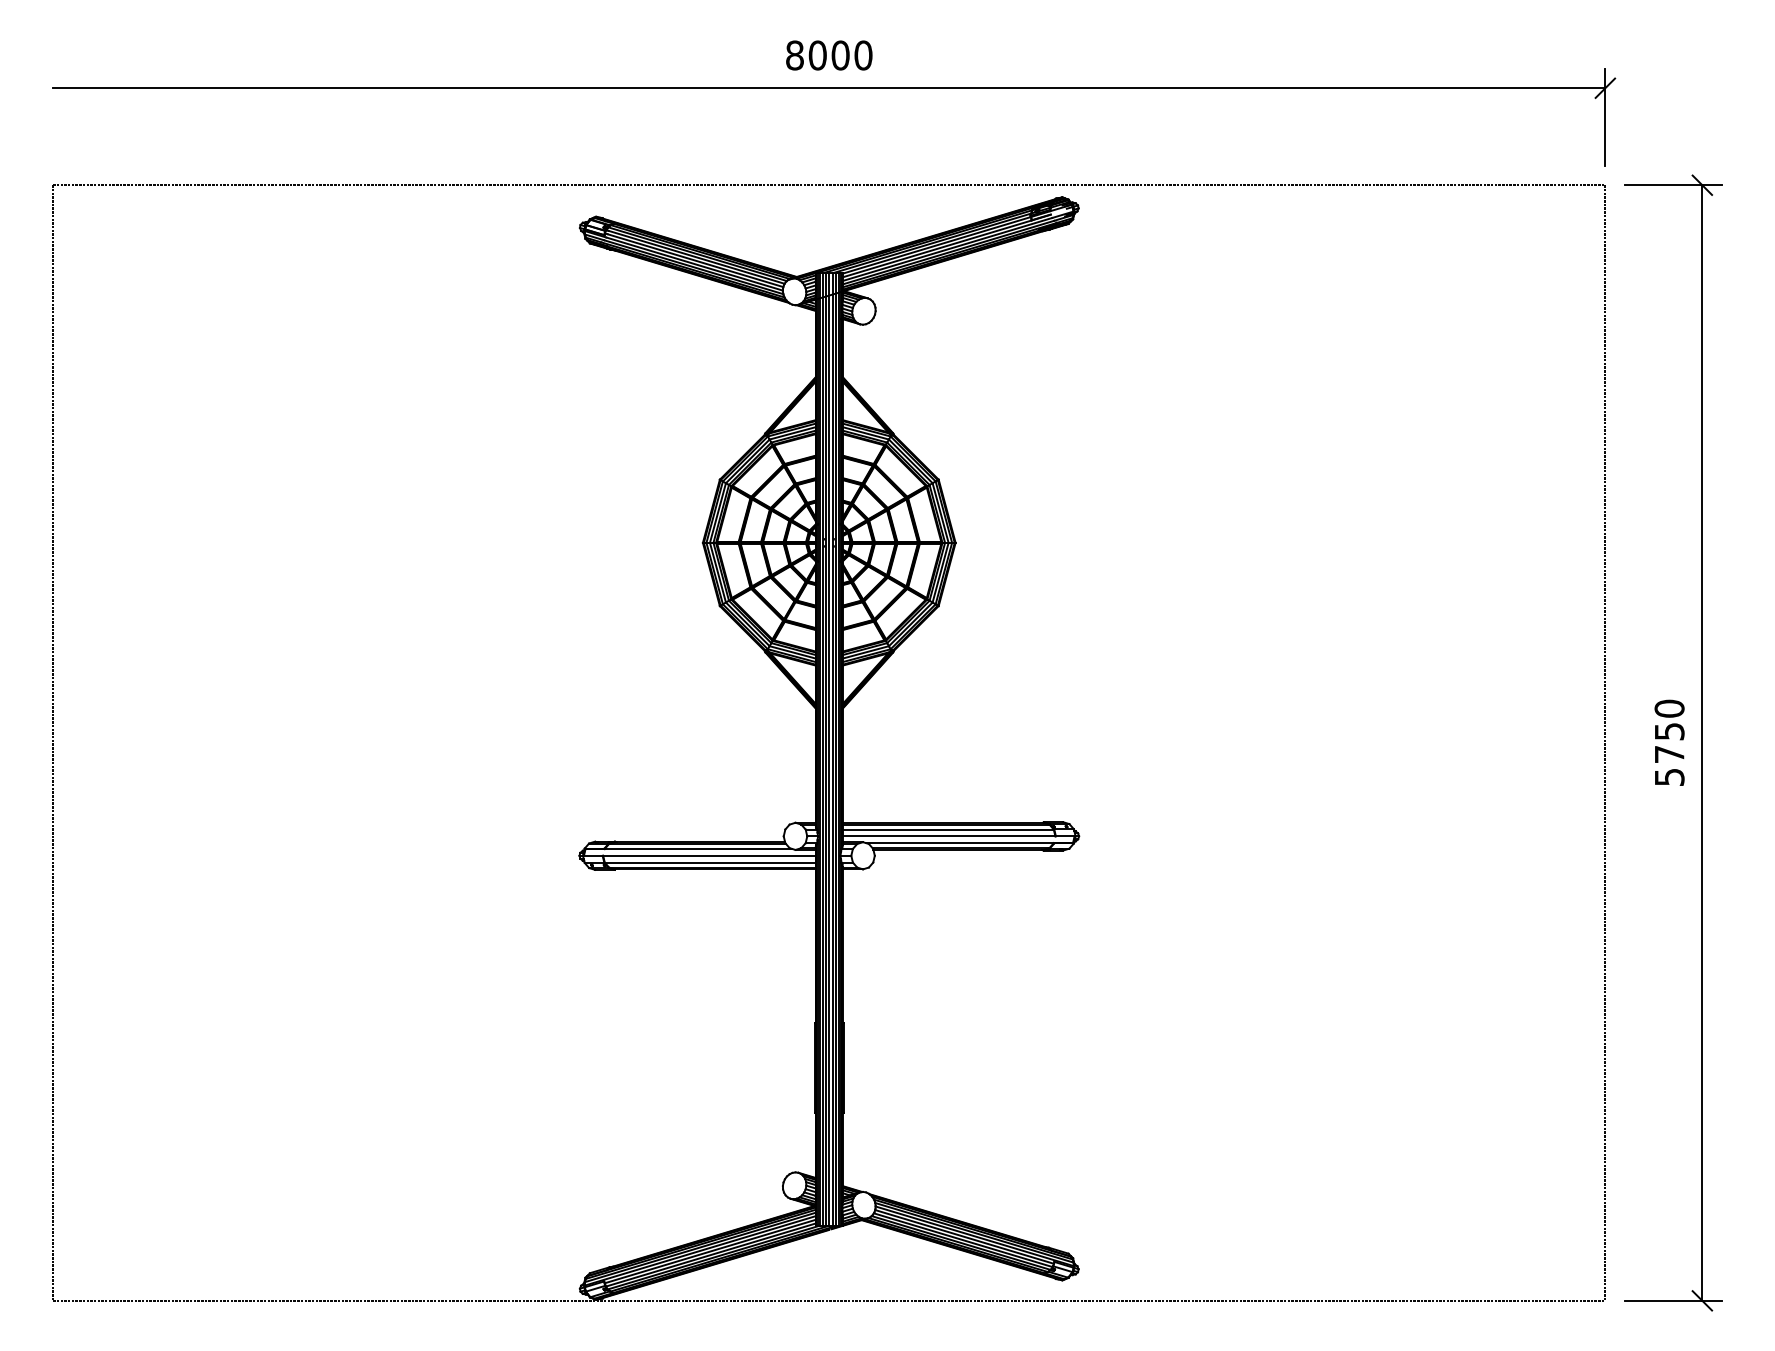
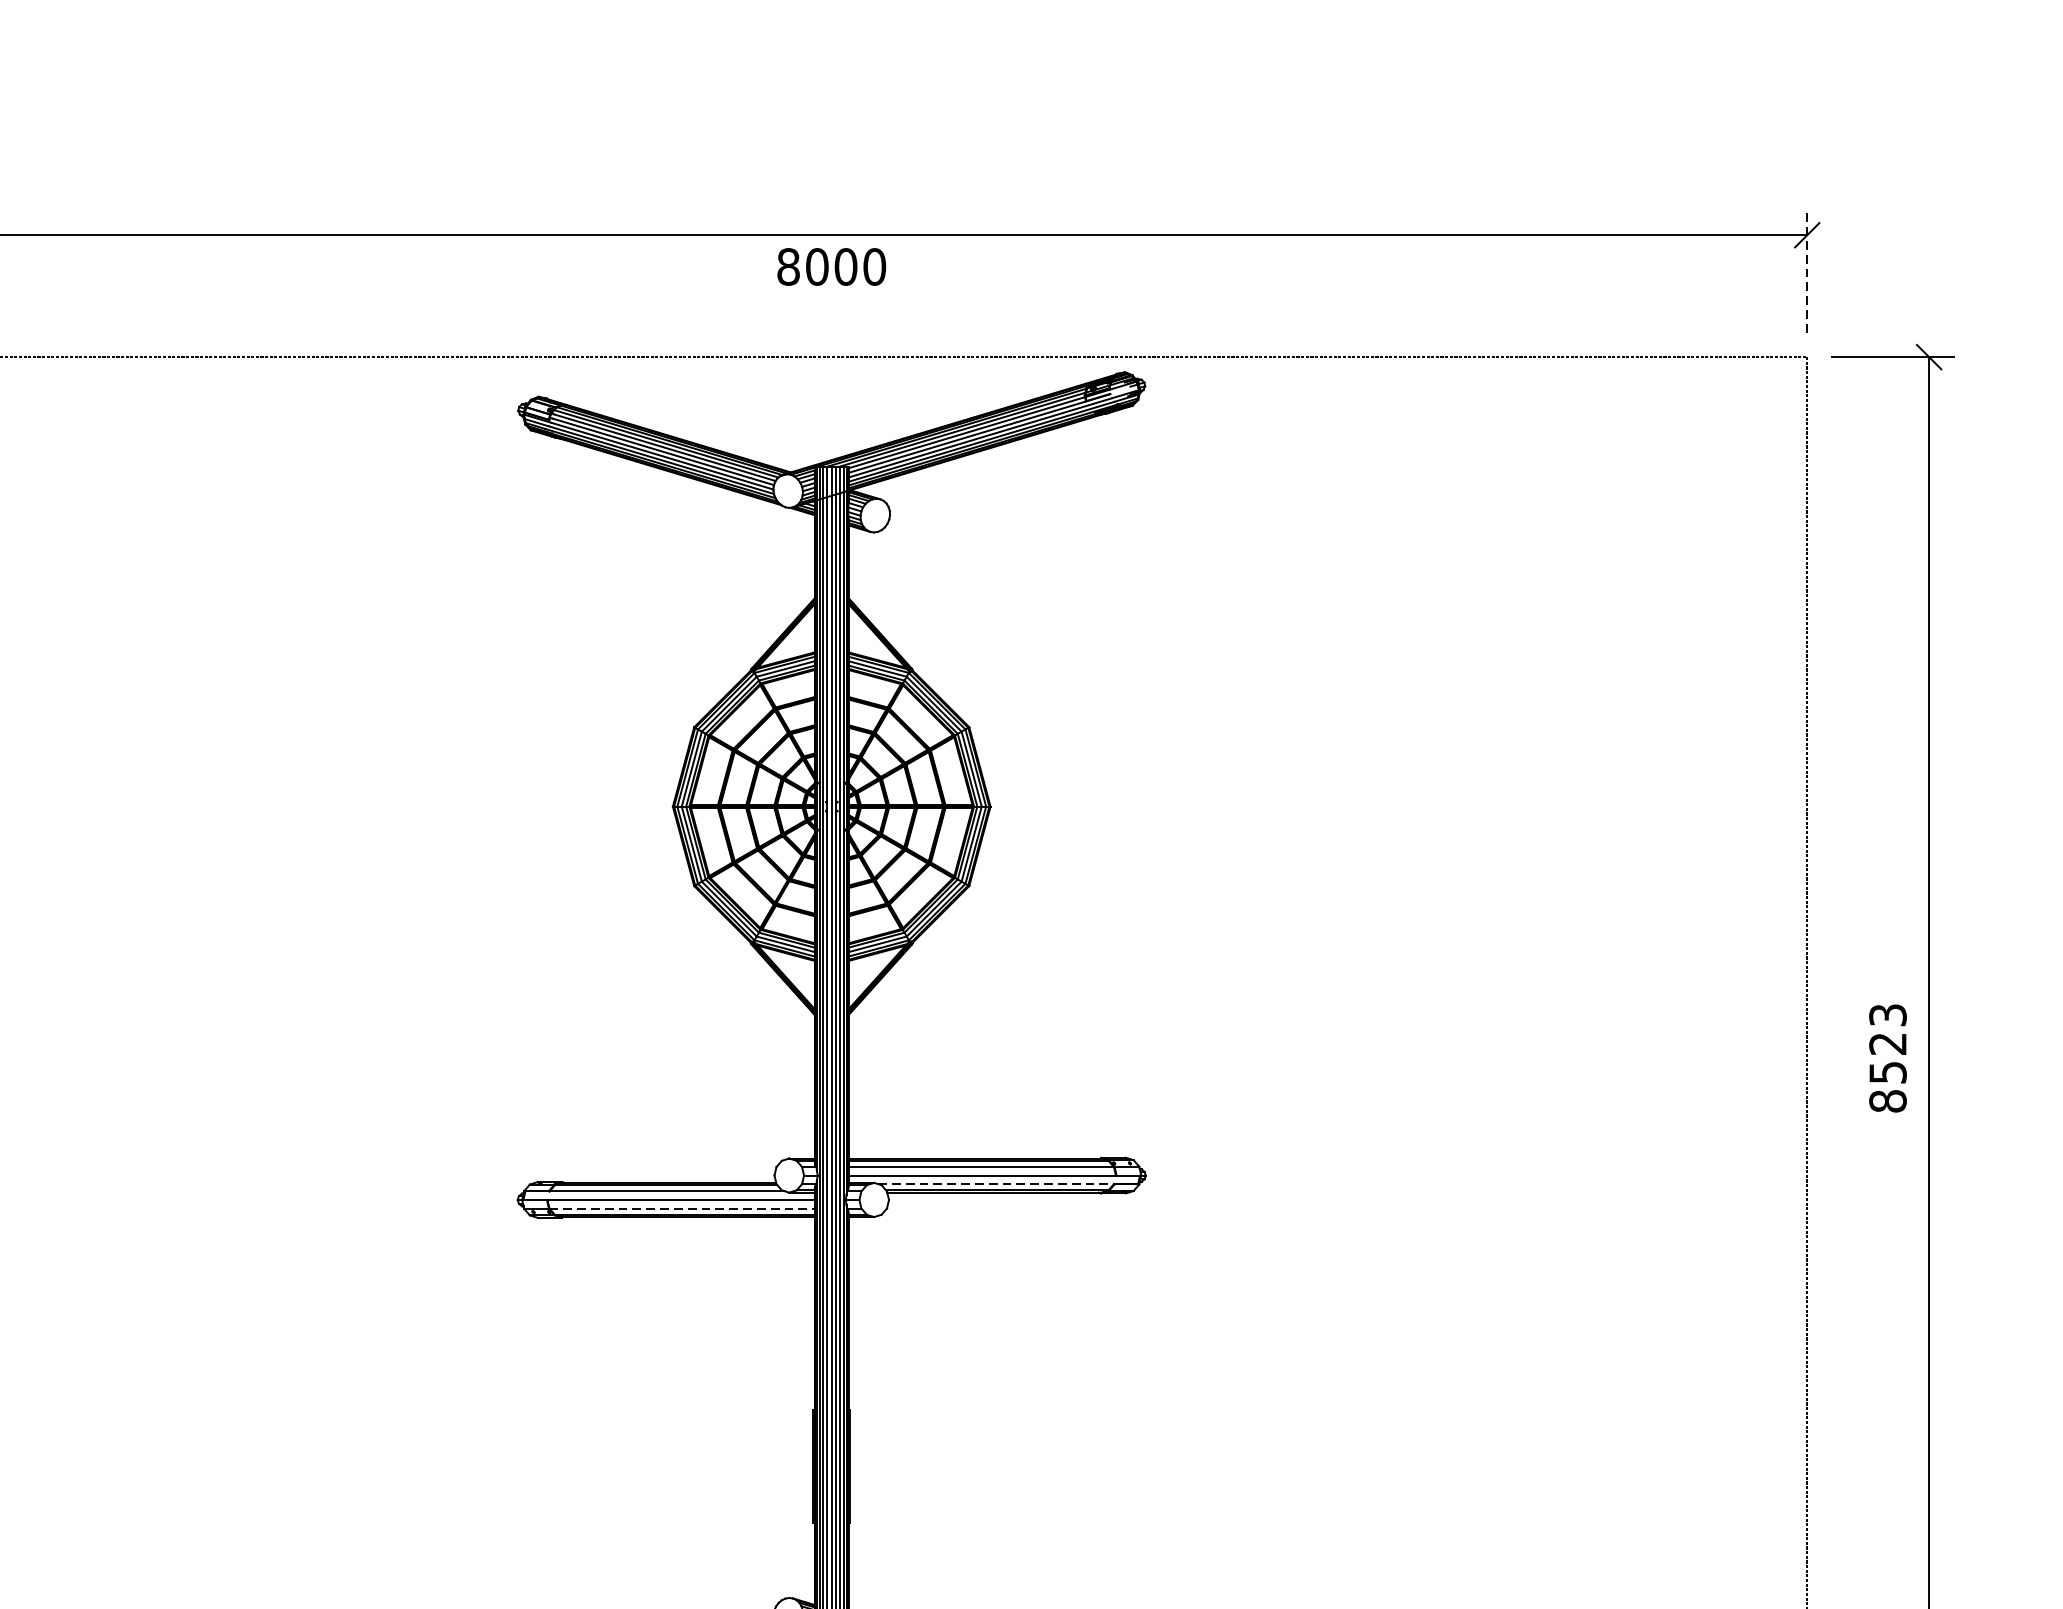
text: (829, 55) -> (832, 266), moved
line: (1605, 117) -> (1807, 271), solid -> dashed
text: (1669, 742) -> (1887, 1057), 5750 -> 8523
line: (960, 843) -> (996, 1184), solid -> dashed
line: (710, 862) -> (682, 1208), solid -> dashed

